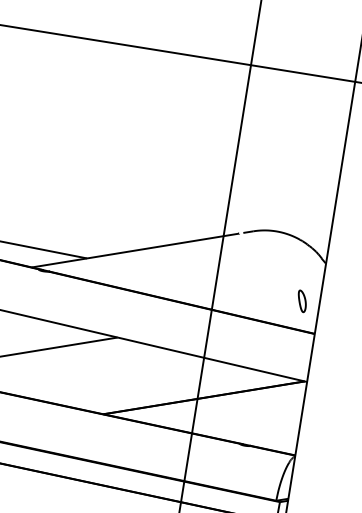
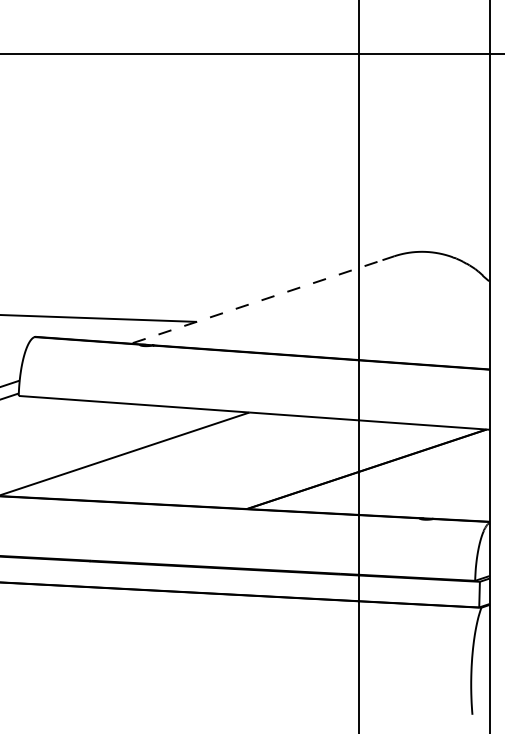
line: (135, 250) -> (254, 302), solid -> dashed
part: (301, 301) -> (467, 332), removed

